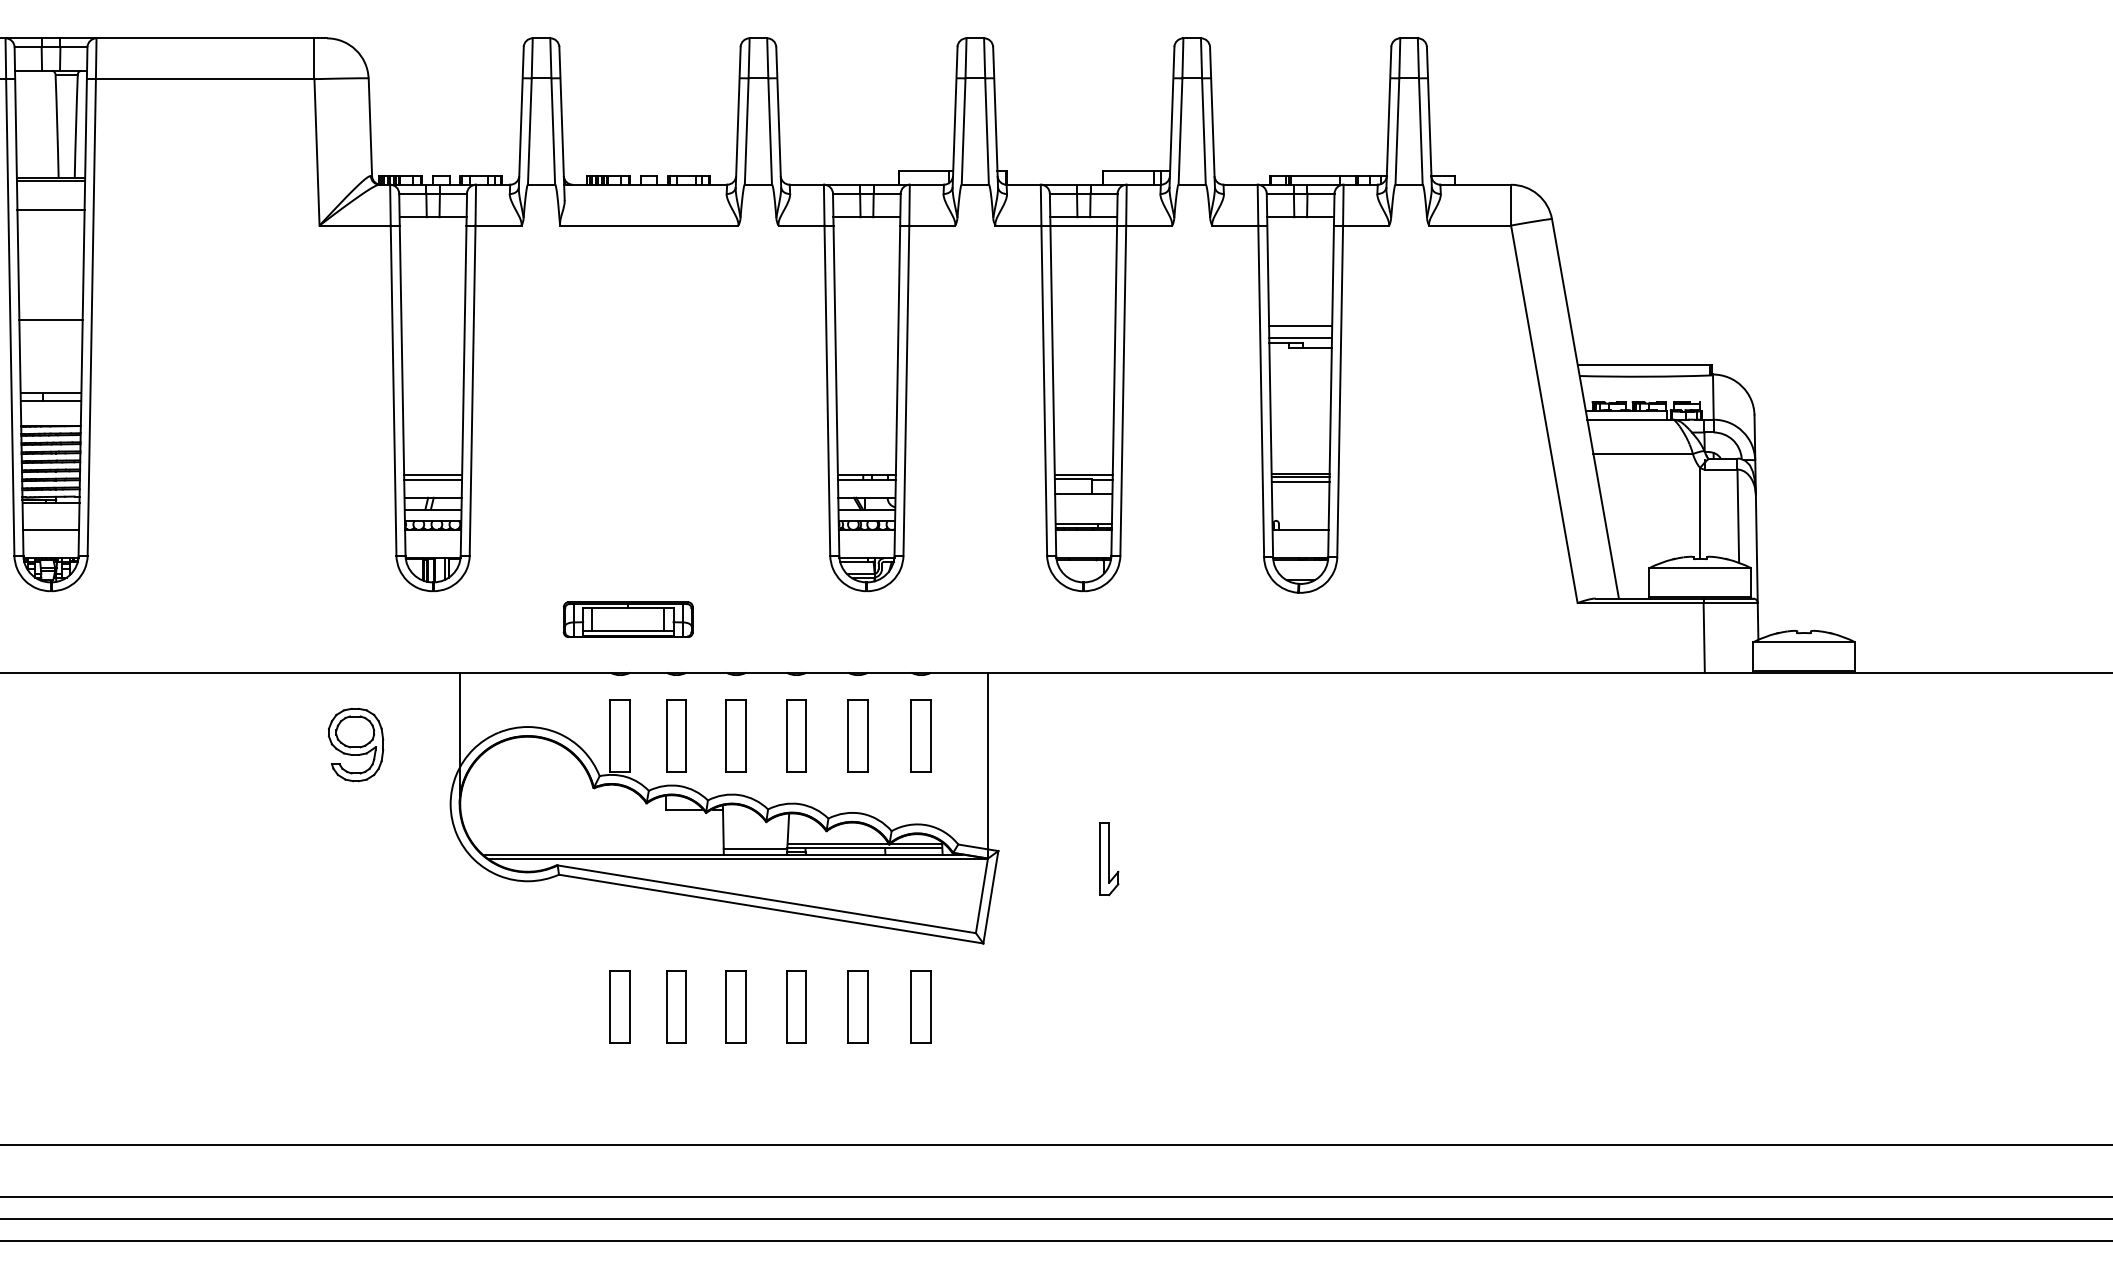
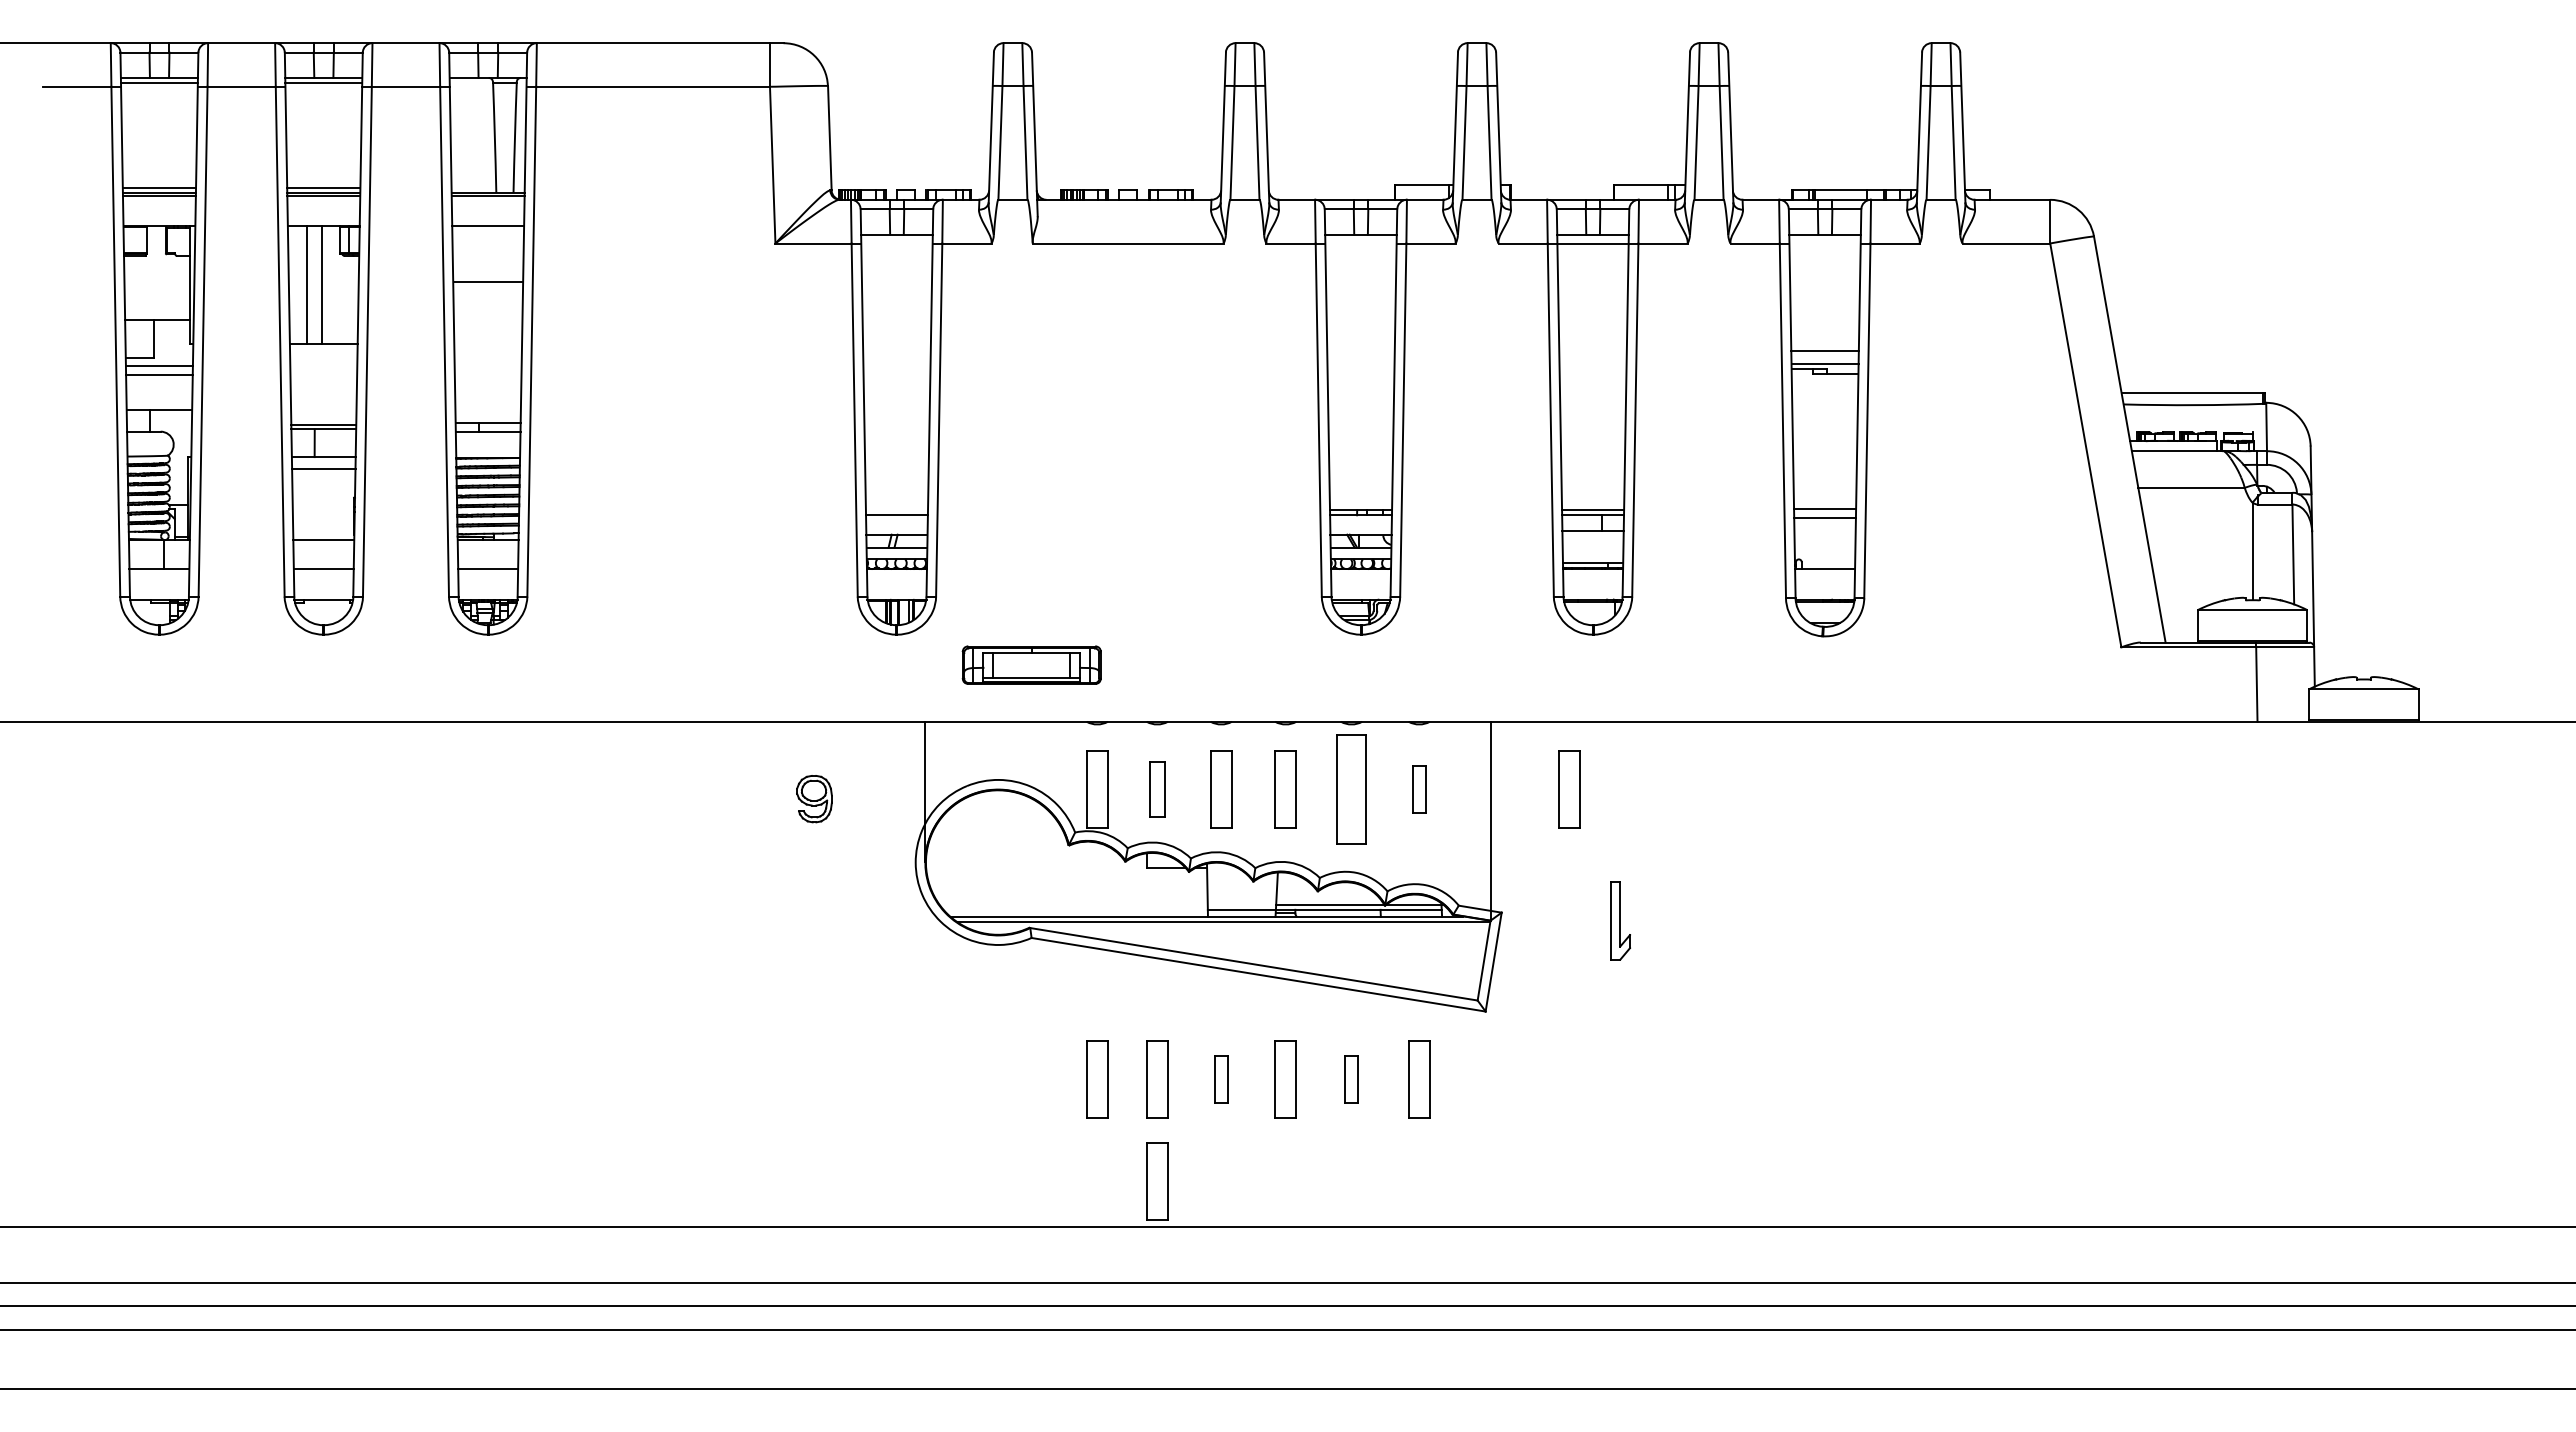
line: (51, 319) -> (488, 282), moved
line: (432, 475) -> (896, 510), removed
line: (1301, 477) -> (1825, 512), removed
part: (628, 619) -> (1031, 664), moved
part: (676, 735) -> (1157, 789), size x0.7
part: (857, 735) -> (1351, 789), size x1.4
part: (921, 735) -> (1419, 789), size x0.6
part: (1061, 735) -> (1569, 789), added
part: (356, 744) -> (814, 798), size x0.6
part: (736, 1007) -> (1221, 1079), size x0.6
part: (857, 1007) -> (1351, 1079), size x0.6
part: (676, 1102) -> (1157, 1181), added

